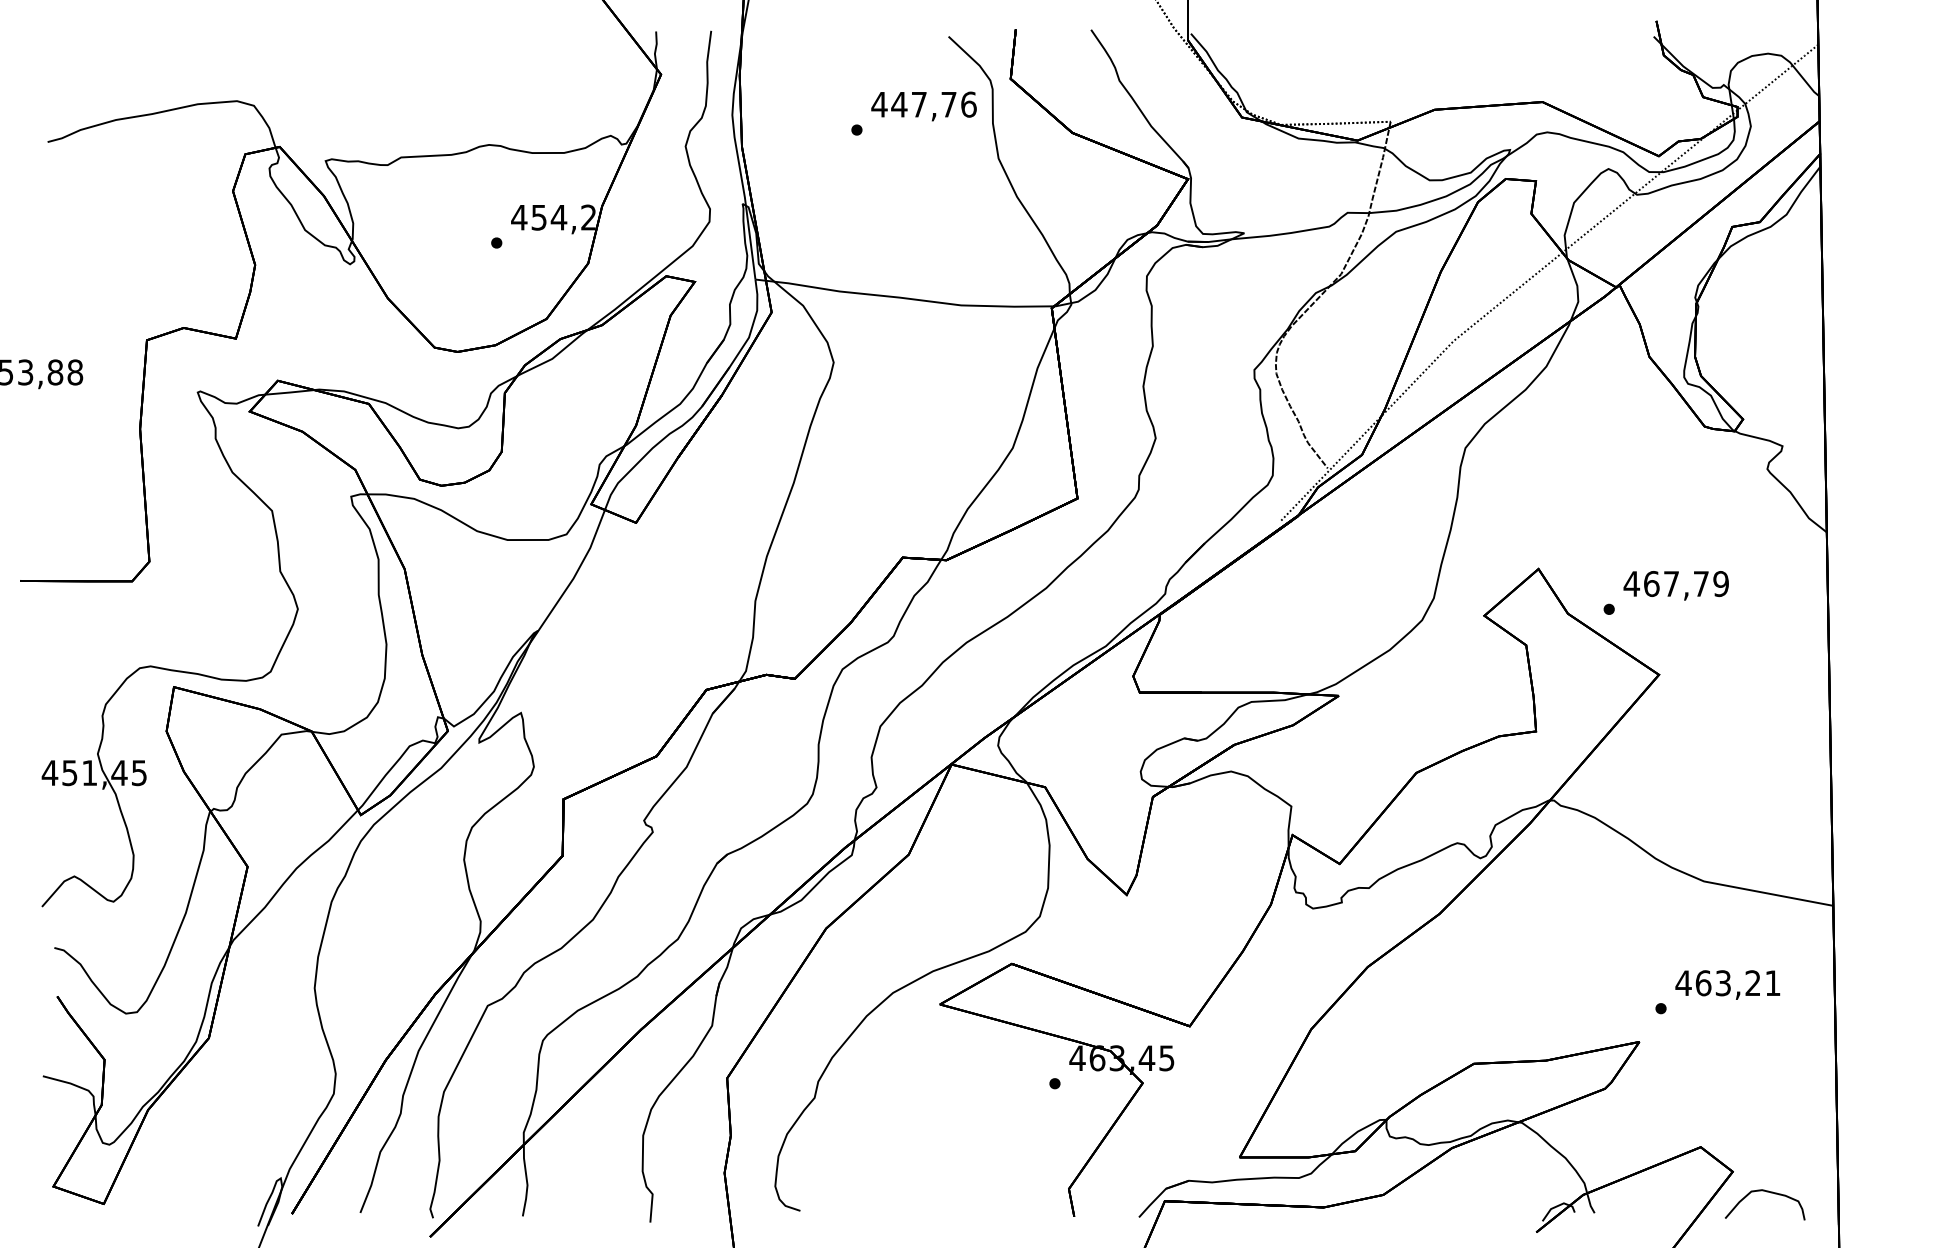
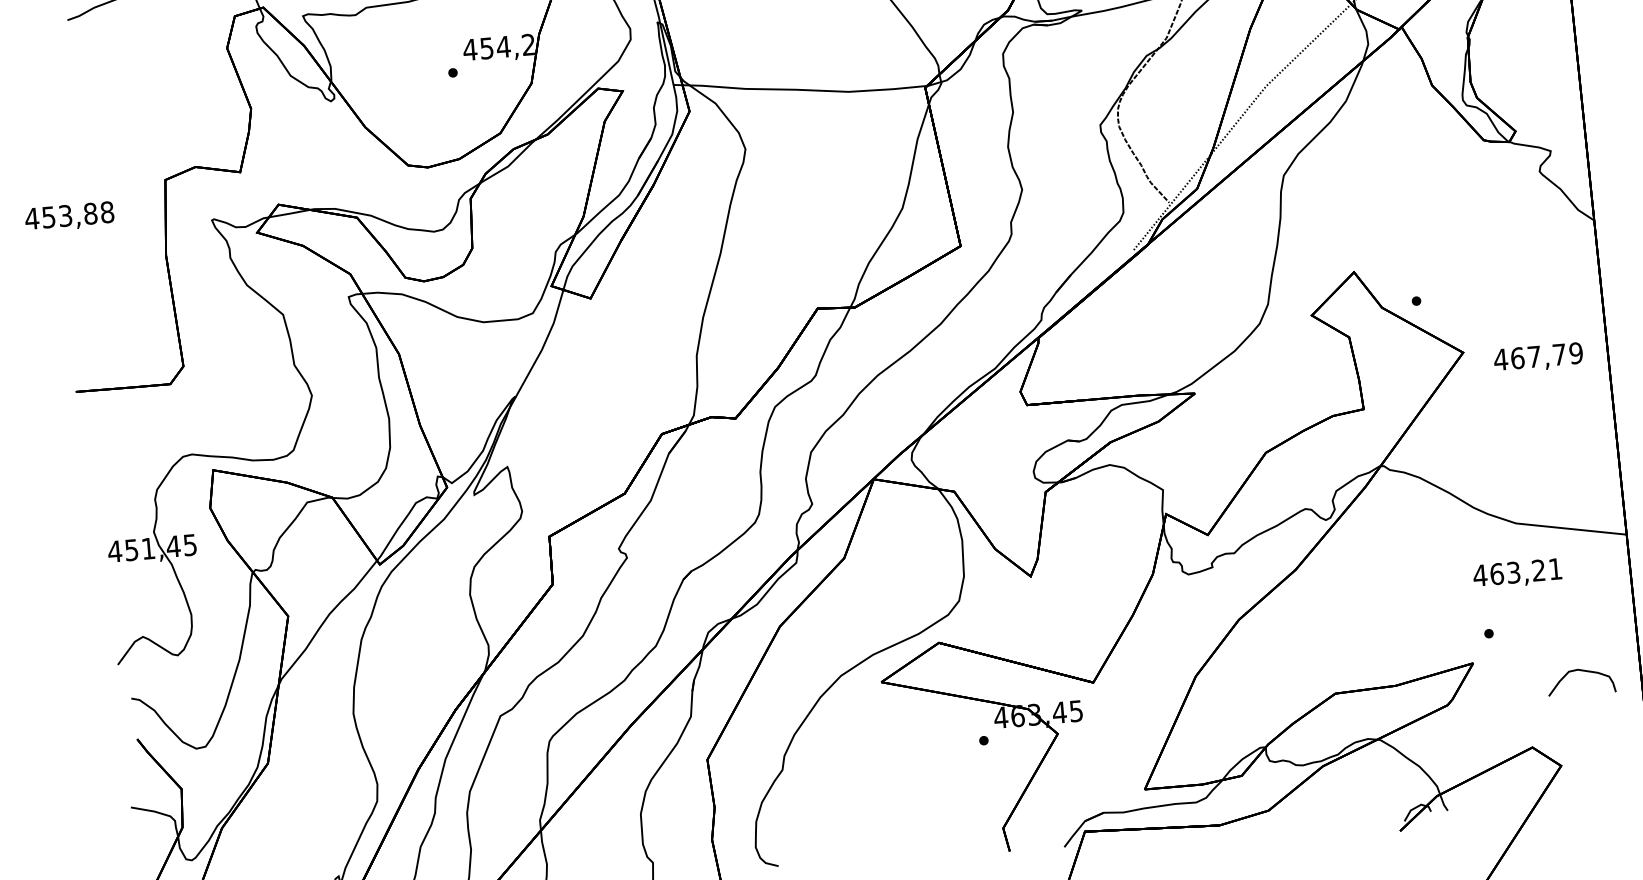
text: (1675, 585) -> (1537, 357), moved
text: (1727, 984) -> (1517, 573), moved
curve: (1766, 1192) -> (1581, 671), moved

